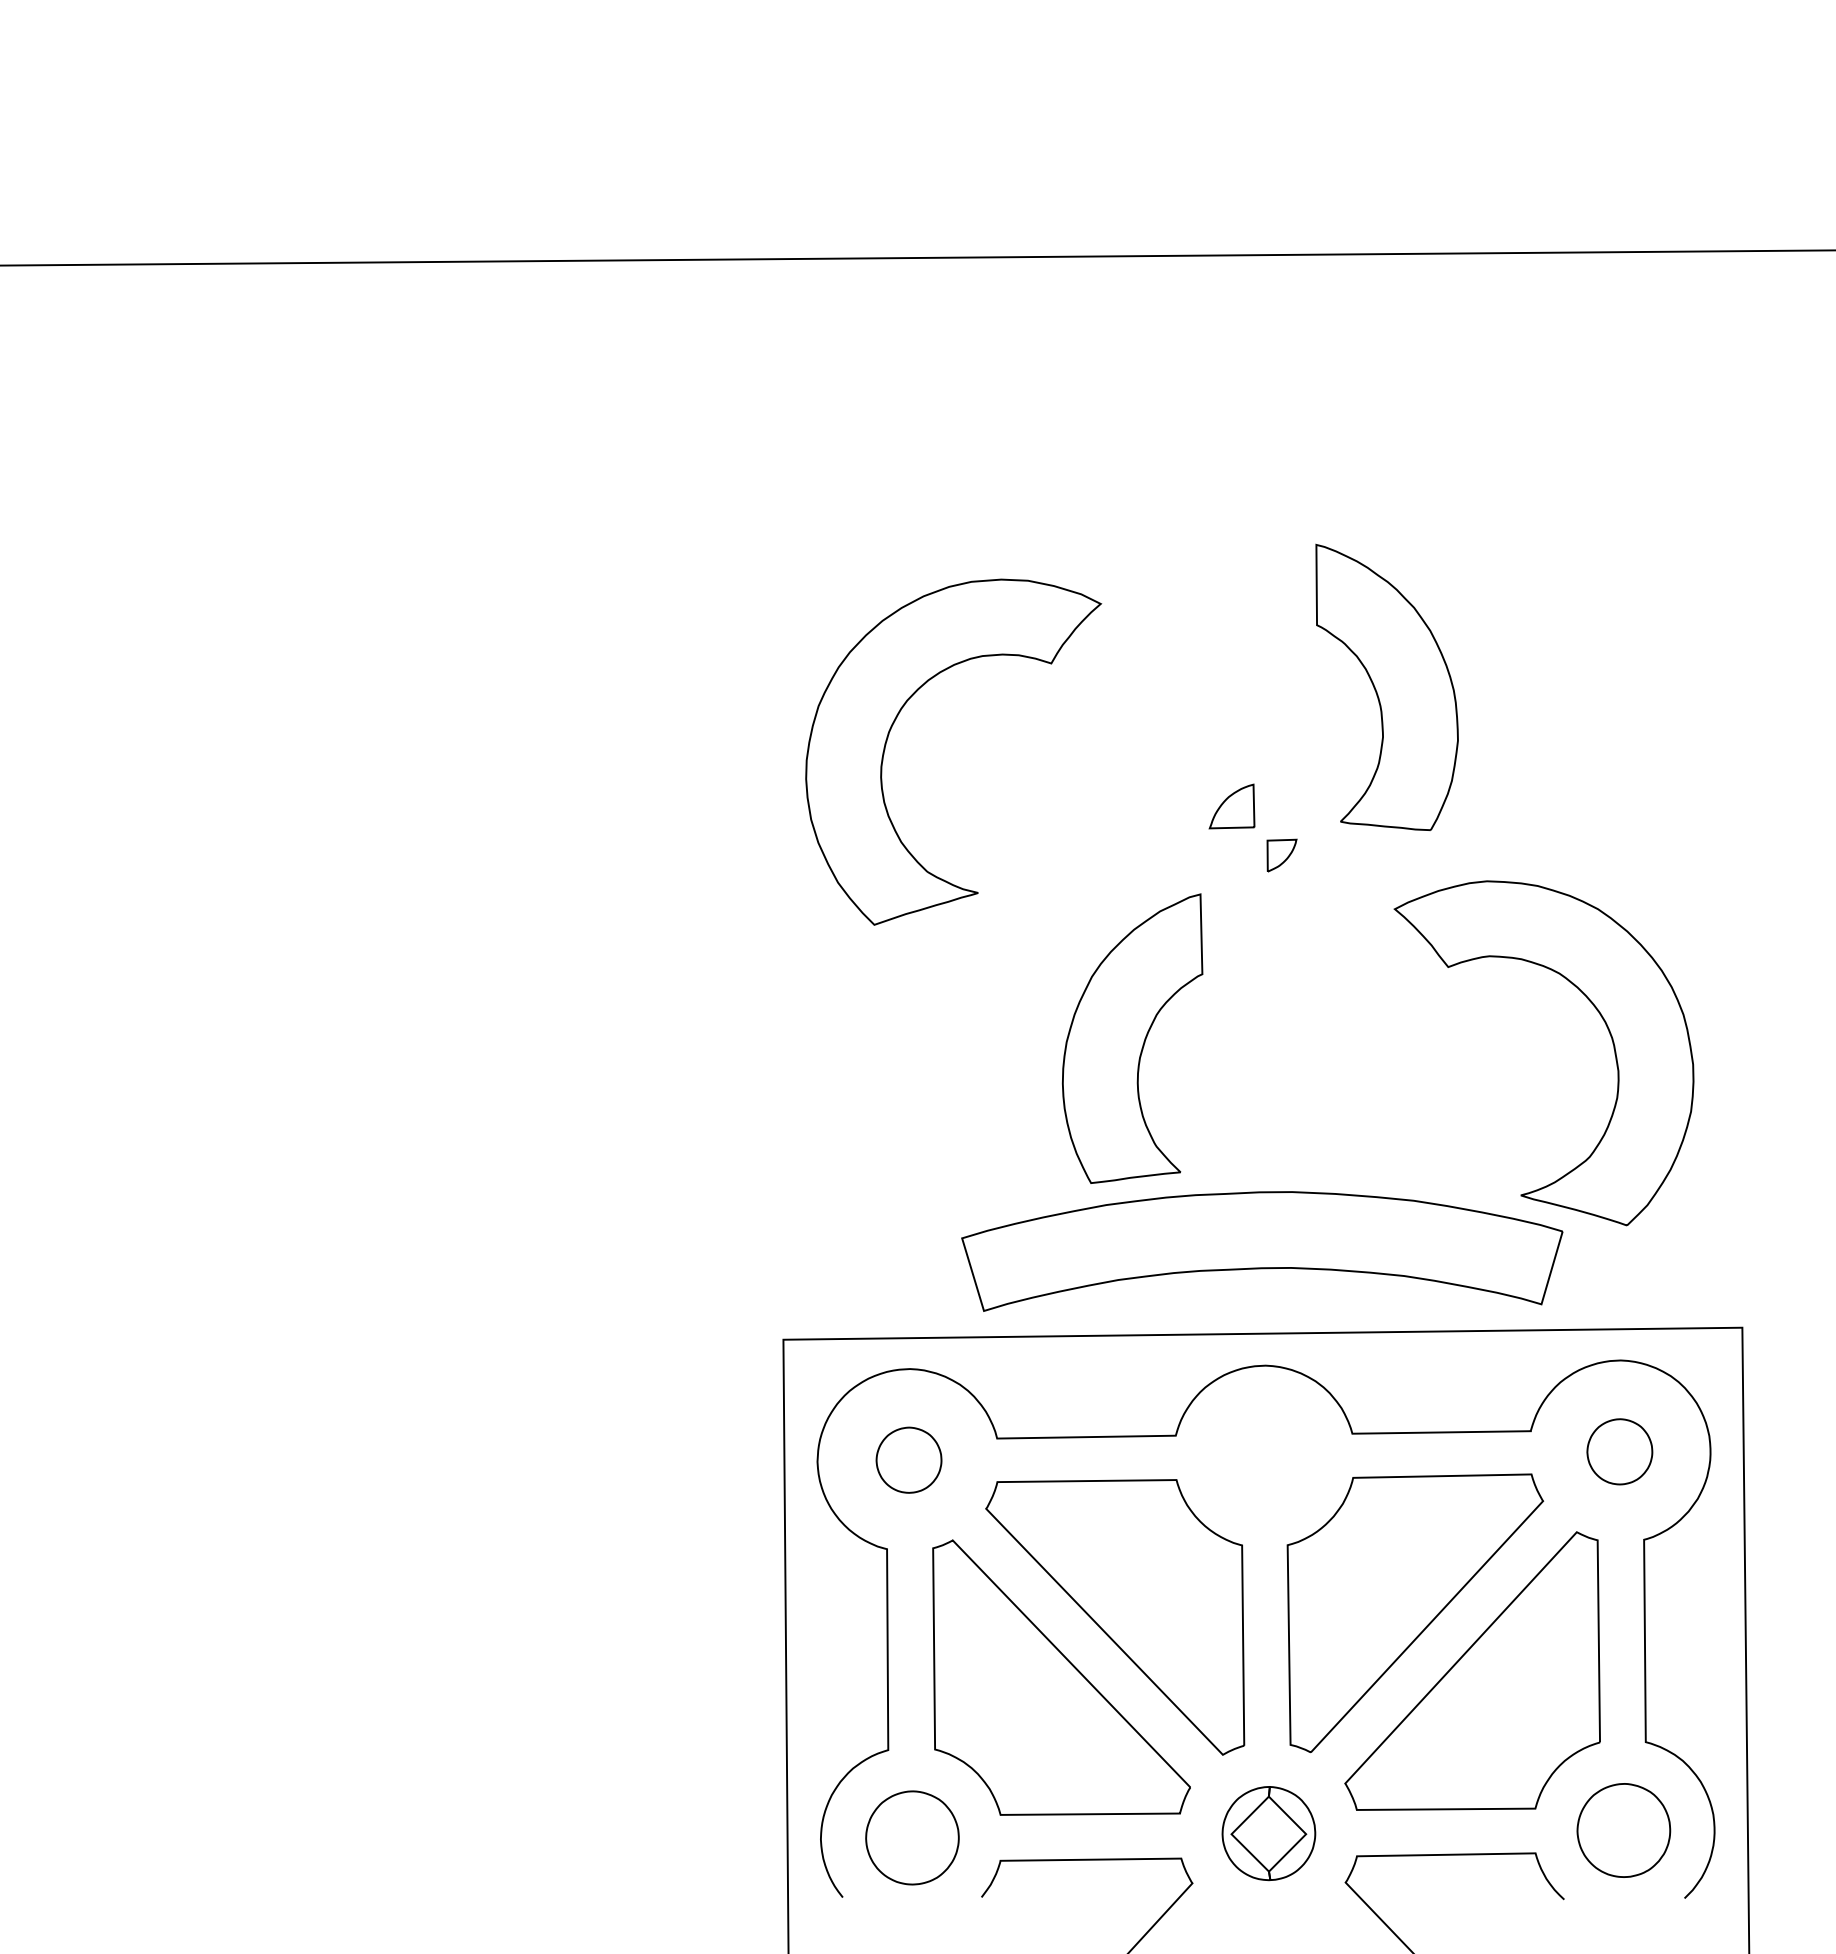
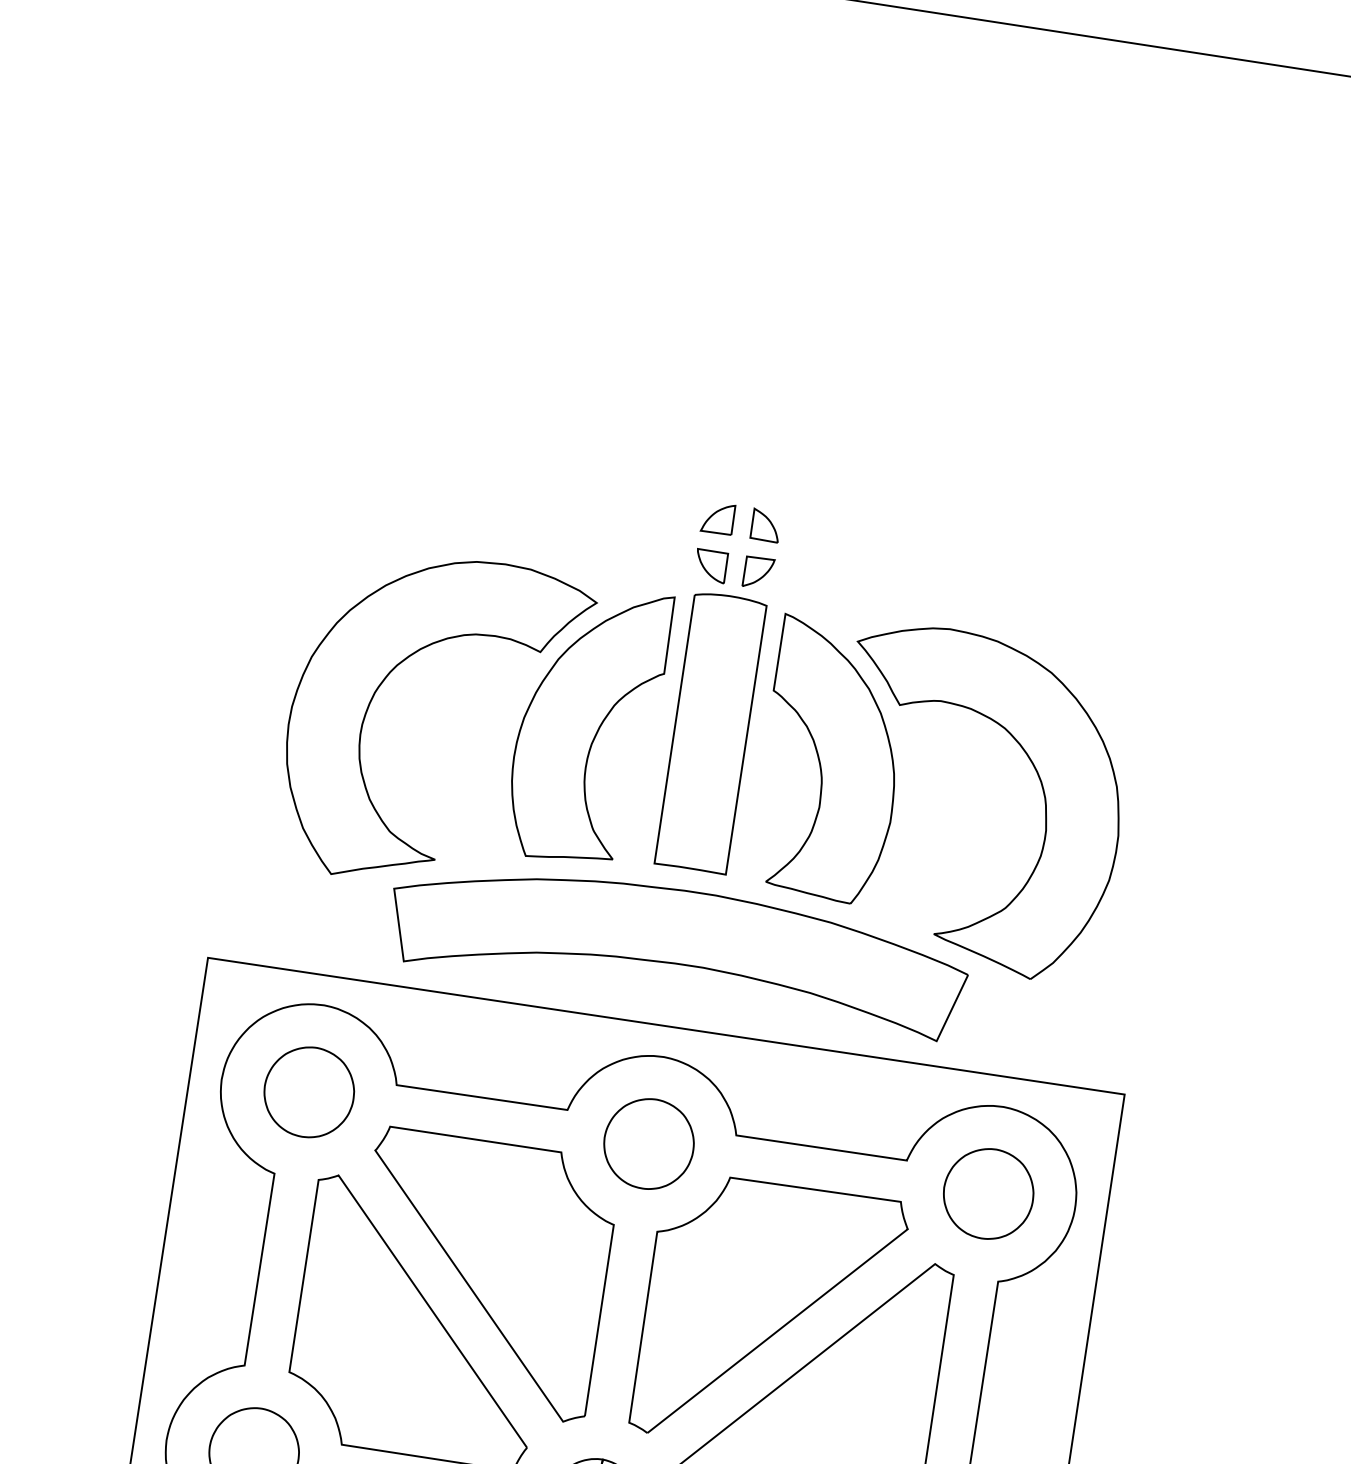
part: (1386, 686) -> (830, 759), moved
part: (895, 721) -> (382, 683), moved
part: (1231, 805) -> (718, 517), size x0.71
part: (1281, 805) -> (765, 525), added
part: (1232, 856) -> (711, 566), added
part: (1259, 1026) -> (710, 732), added
part: (1619, 1451) -> (988, 1193), size x1.43
part: (1264, 1456) -> (648, 1143), added
part: (908, 1459) -> (308, 1091), size x1.43

